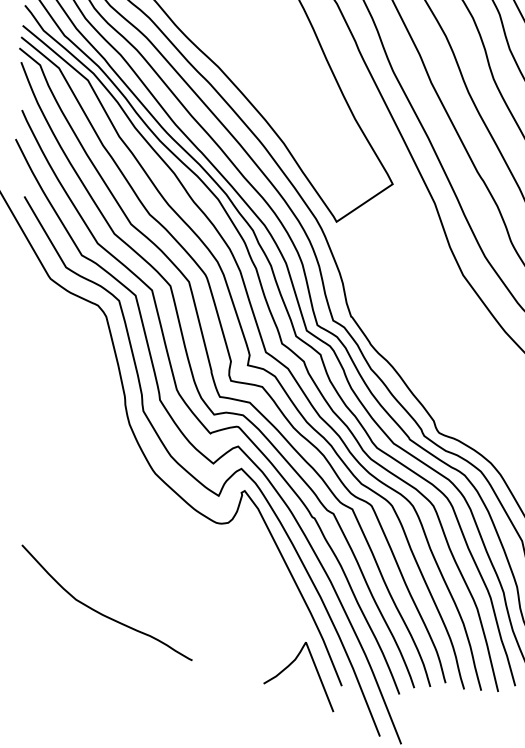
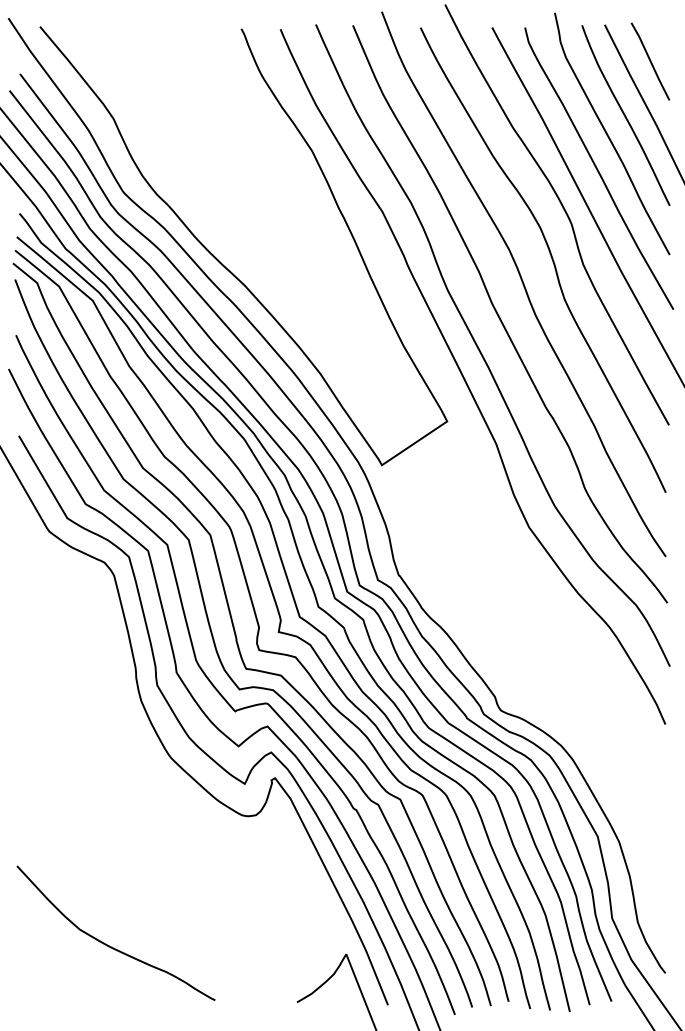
curve: (98, 611) -> (106, 943), moved

